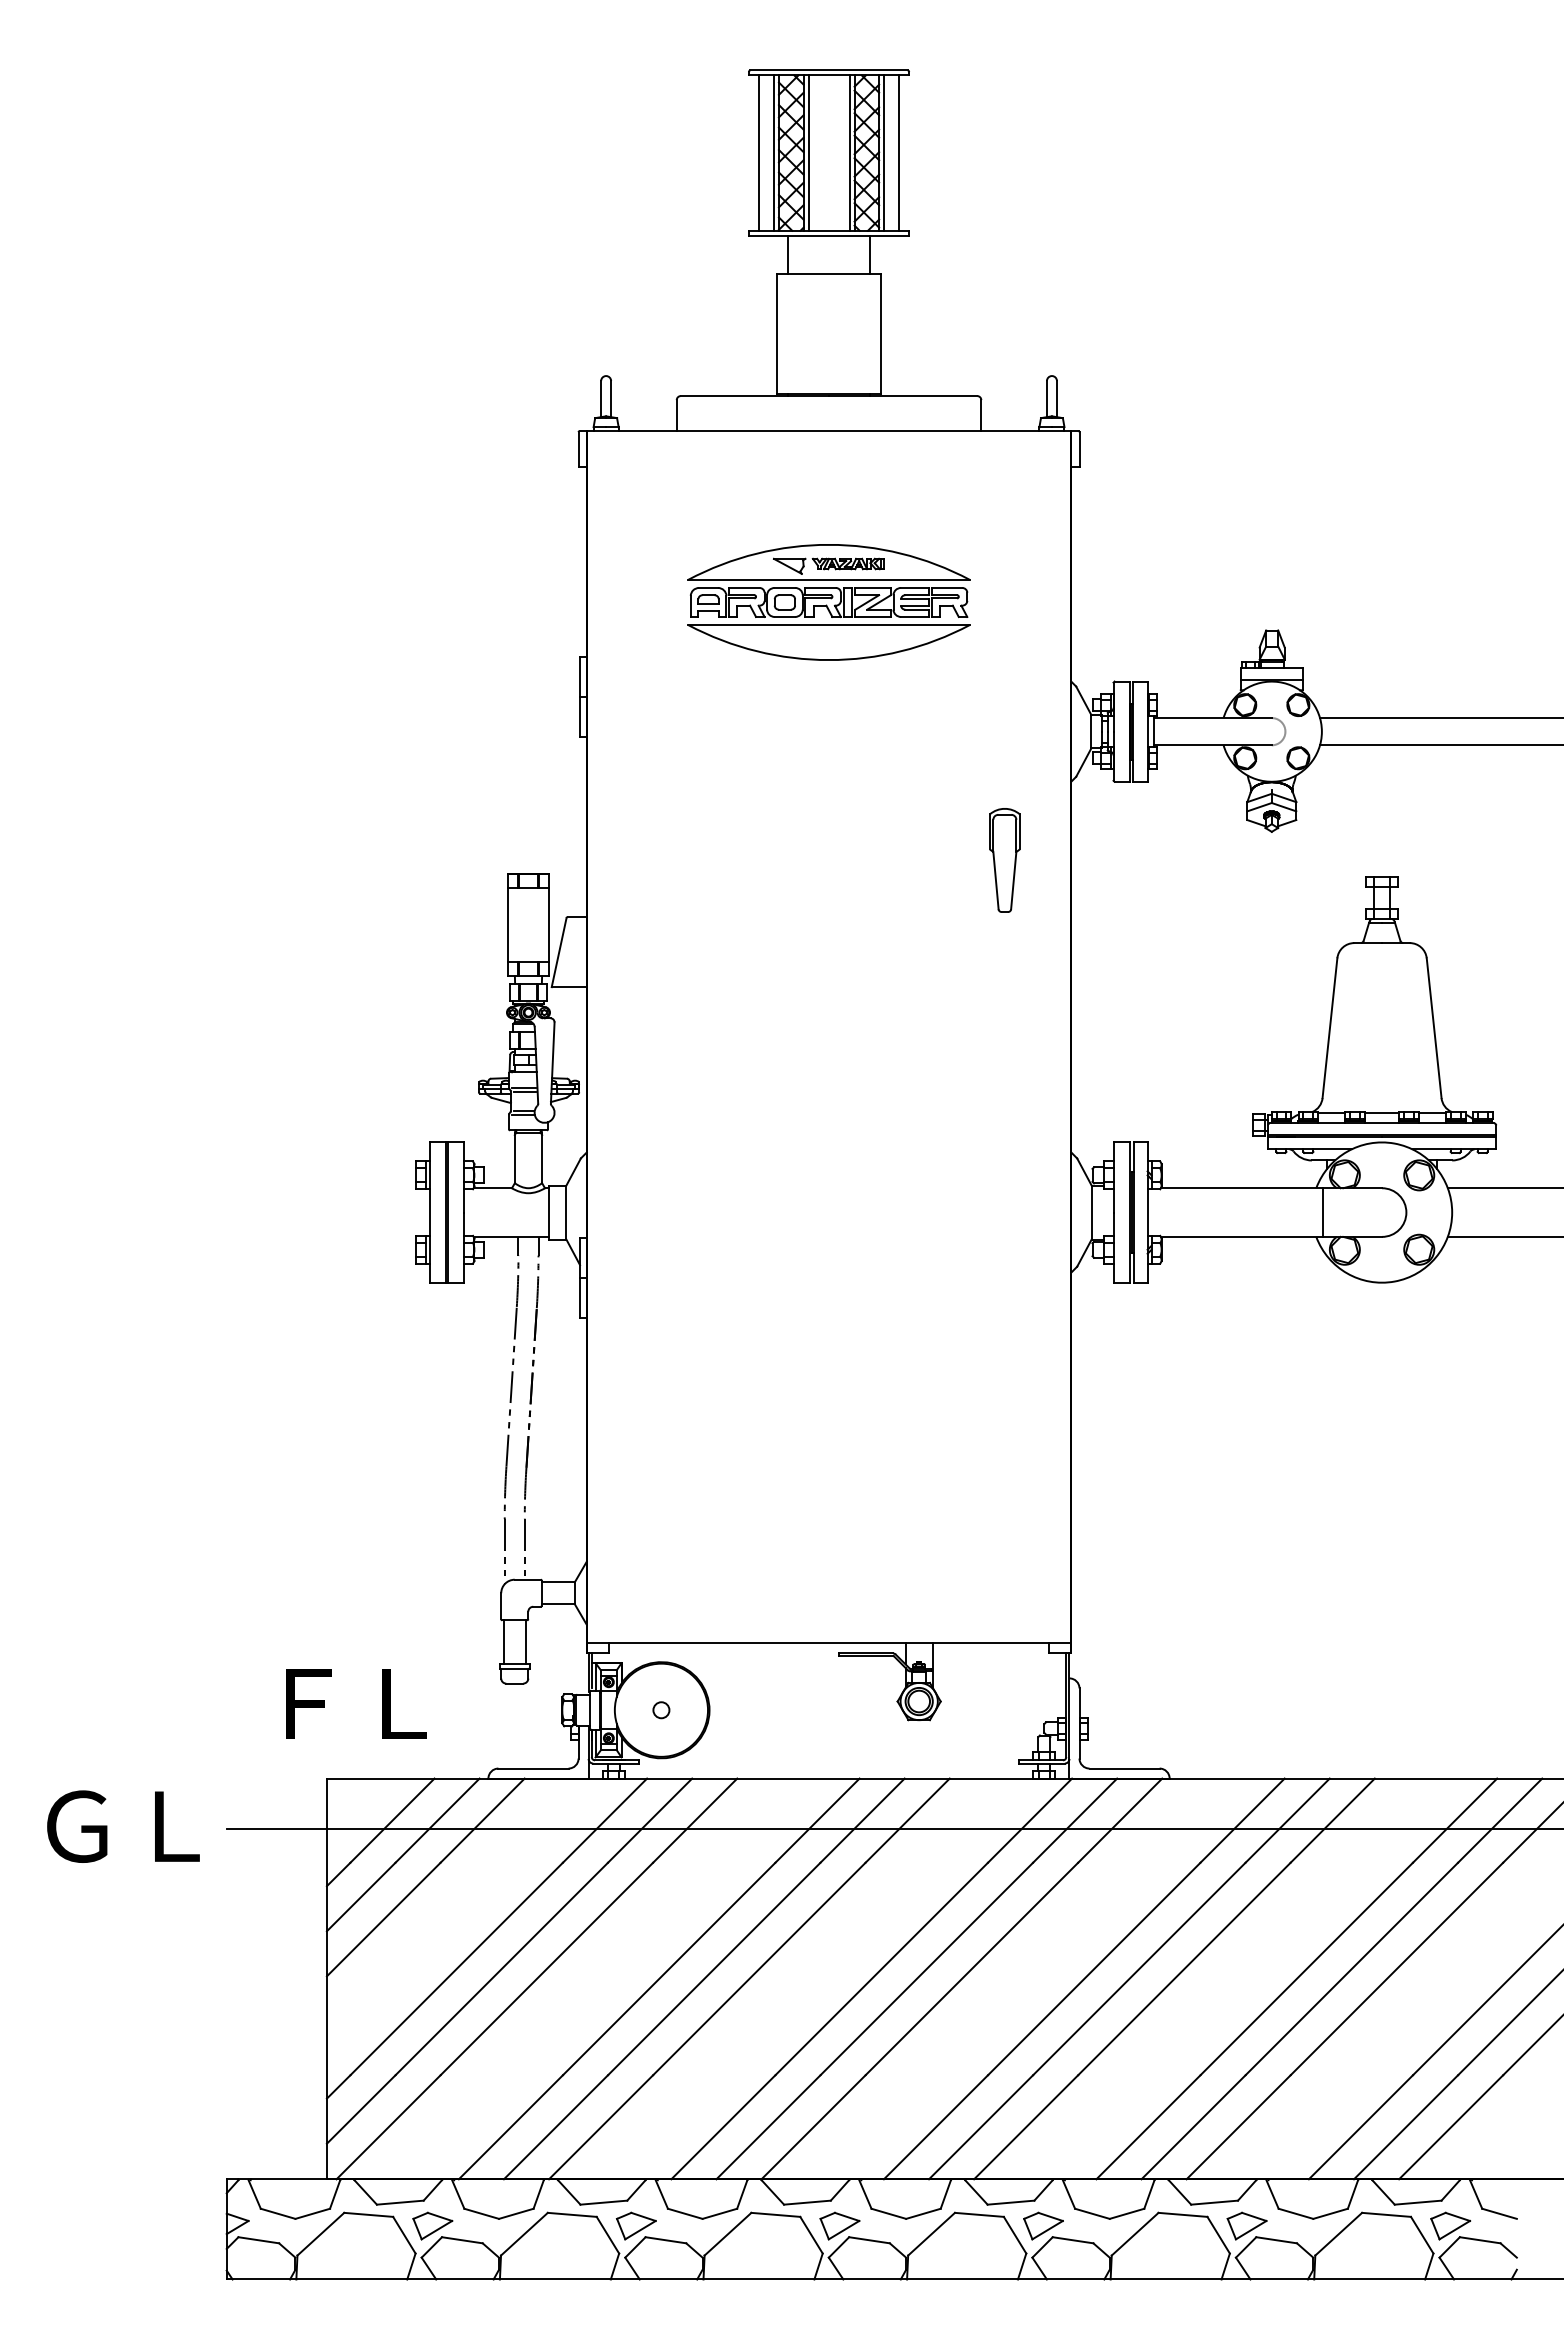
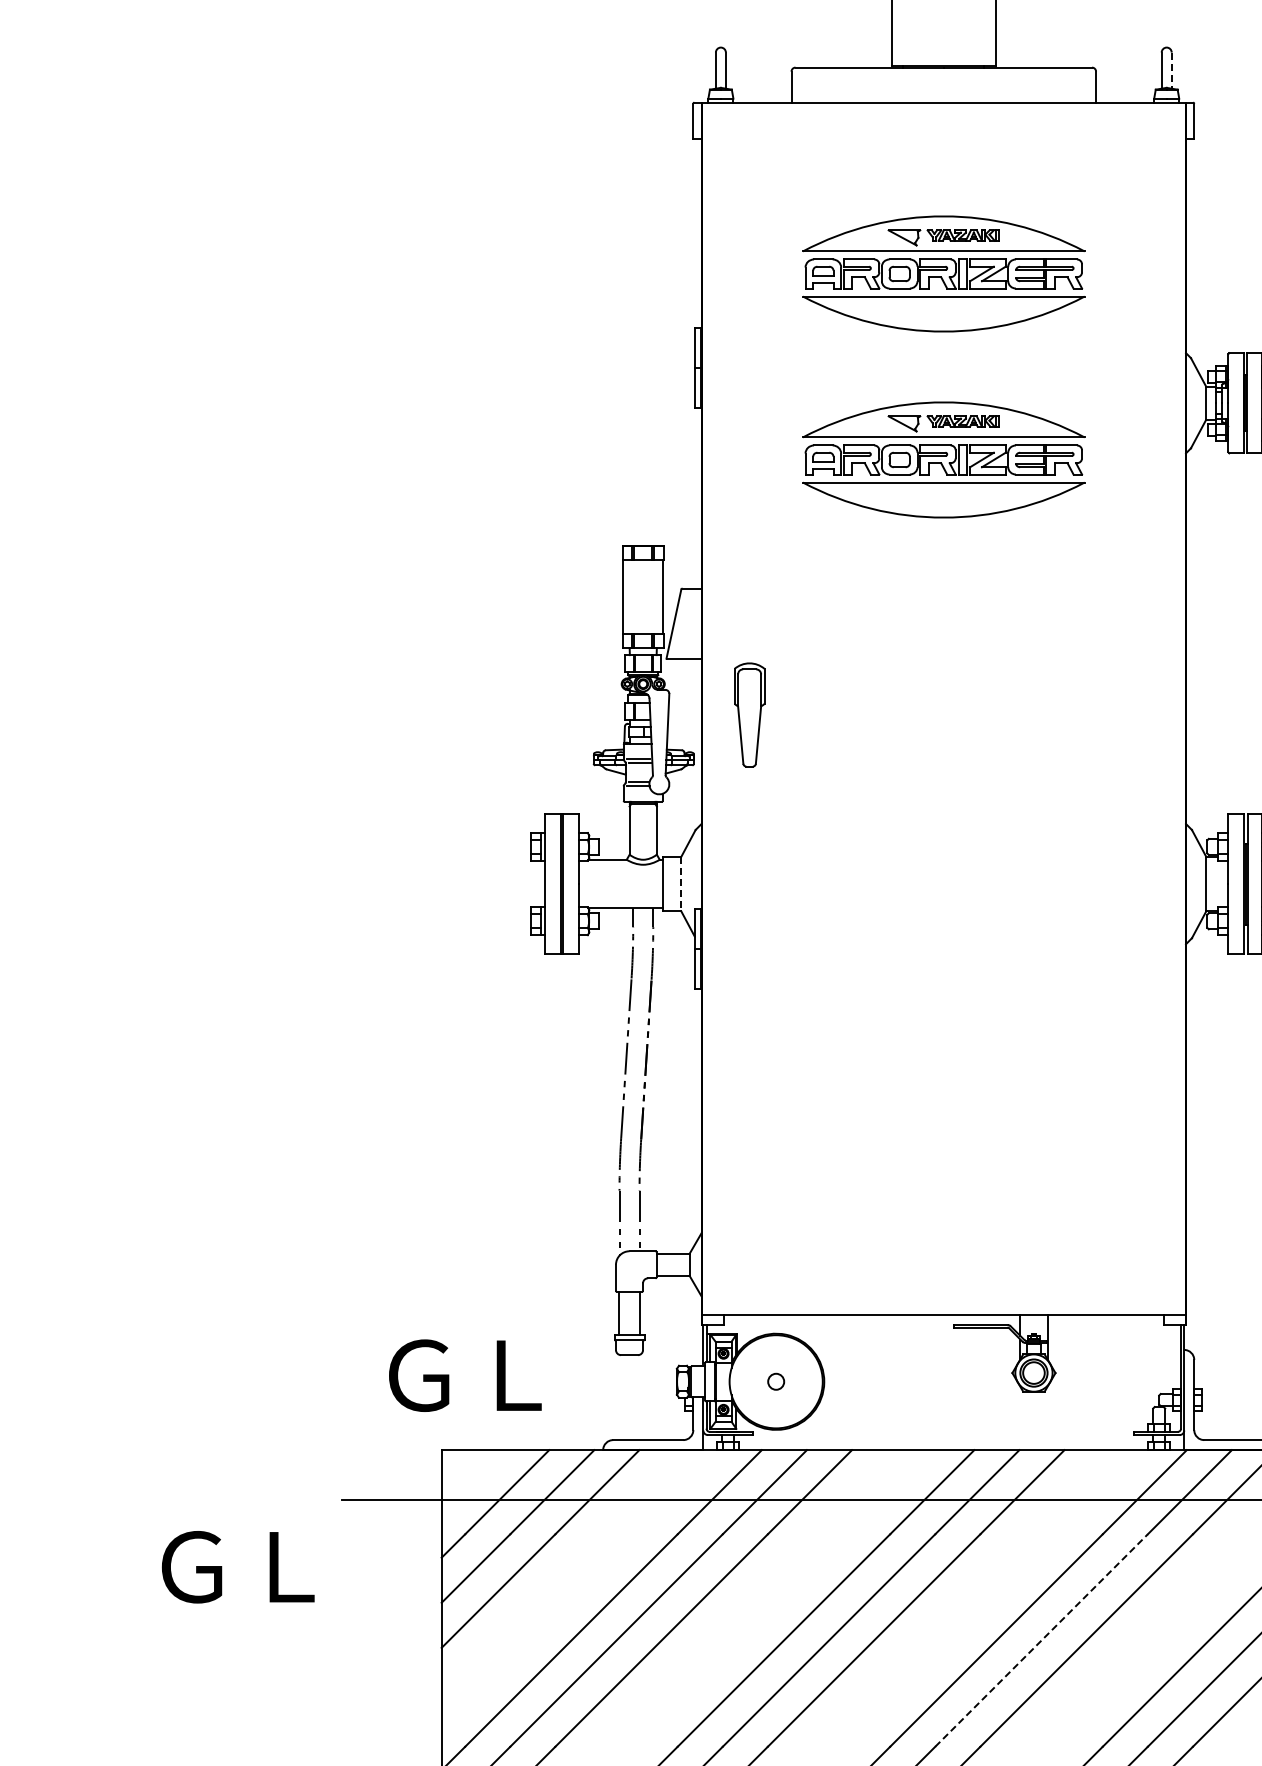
line: (1056, 399) -> (1171, 71), solid -> dashed
part: (828, 788) -> (943, 460), added
part: (1004, 860) -> (749, 715), moved
line: (566, 1213) -> (681, 885), solid -> dashed
text: (350, 1703) -> (465, 1375), ＦＬ -> ＧＬ
text: (123, 1826) -> (238, 1567), moved
line: (927, 1968) -> (1042, 1640), solid -> dashed

